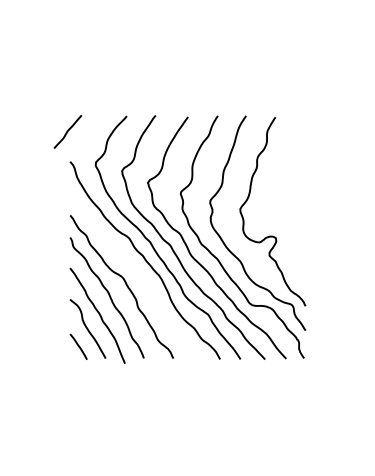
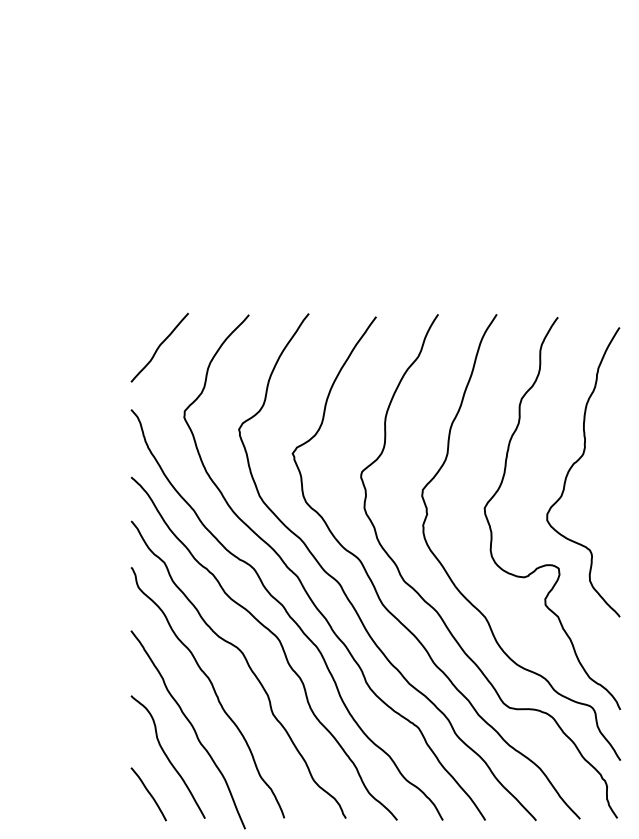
curve: (67, 131) -> (158, 346), moved
curve: (285, 187) -> (578, 463), added
curve: (136, 269) -> (269, 633), added

